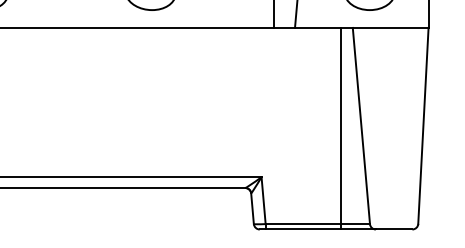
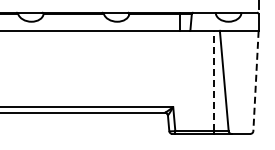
line: (340, 124) -> (213, 80), solid -> dashed
line: (422, 126) -> (255, 81), solid -> dashed

